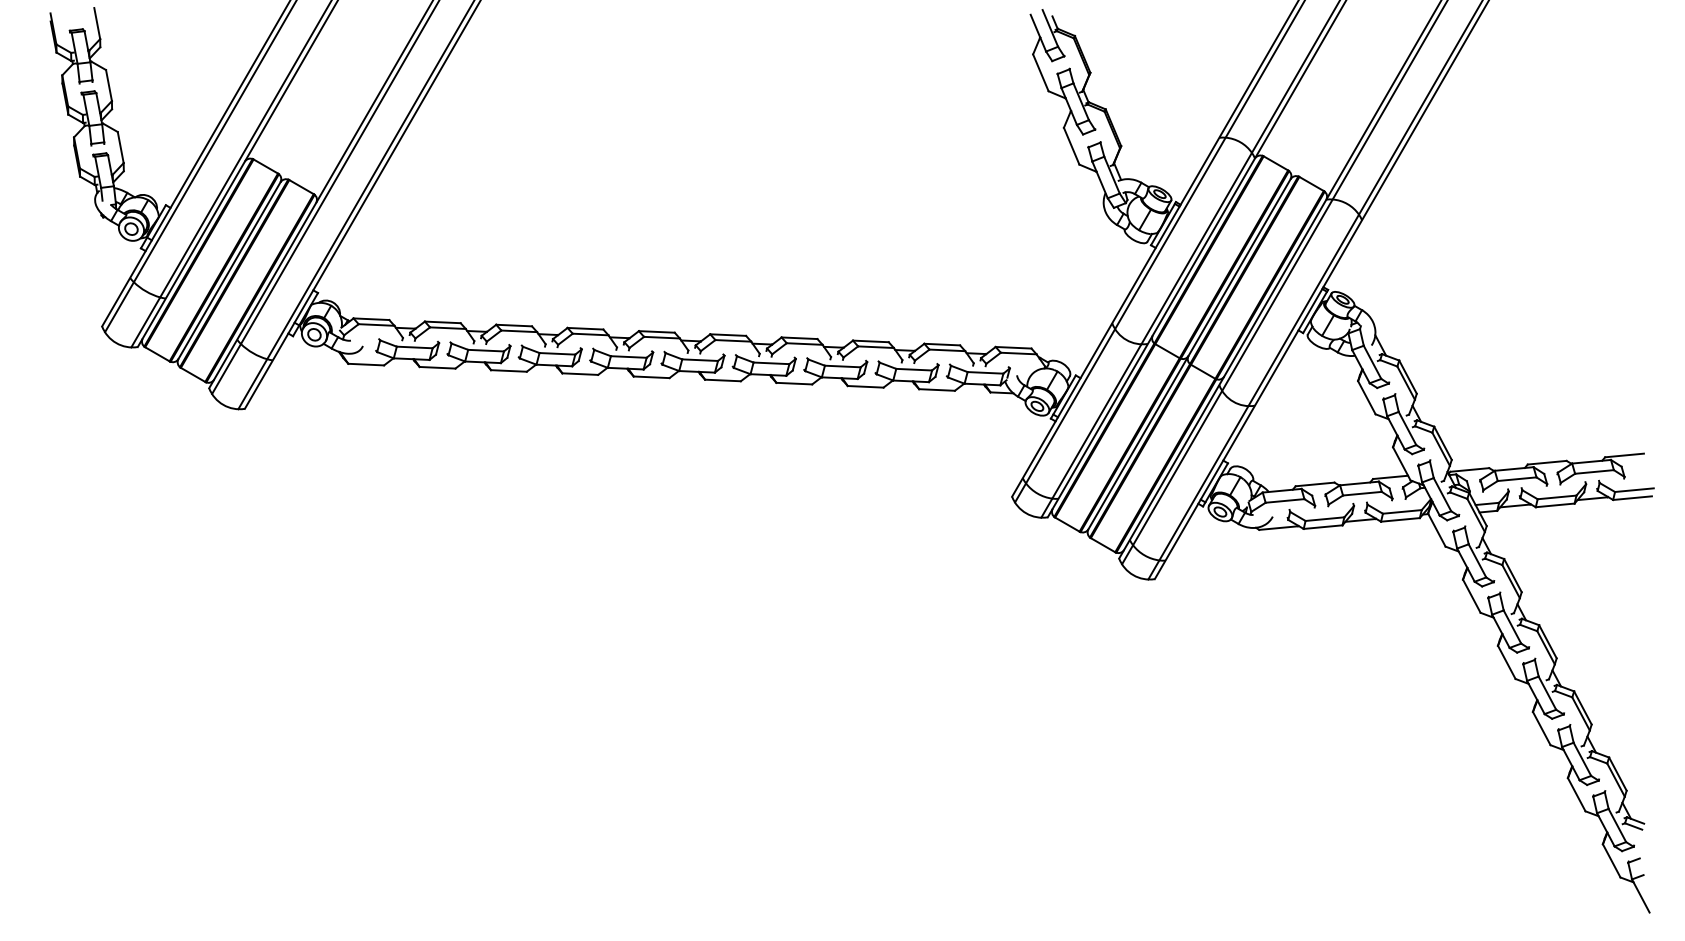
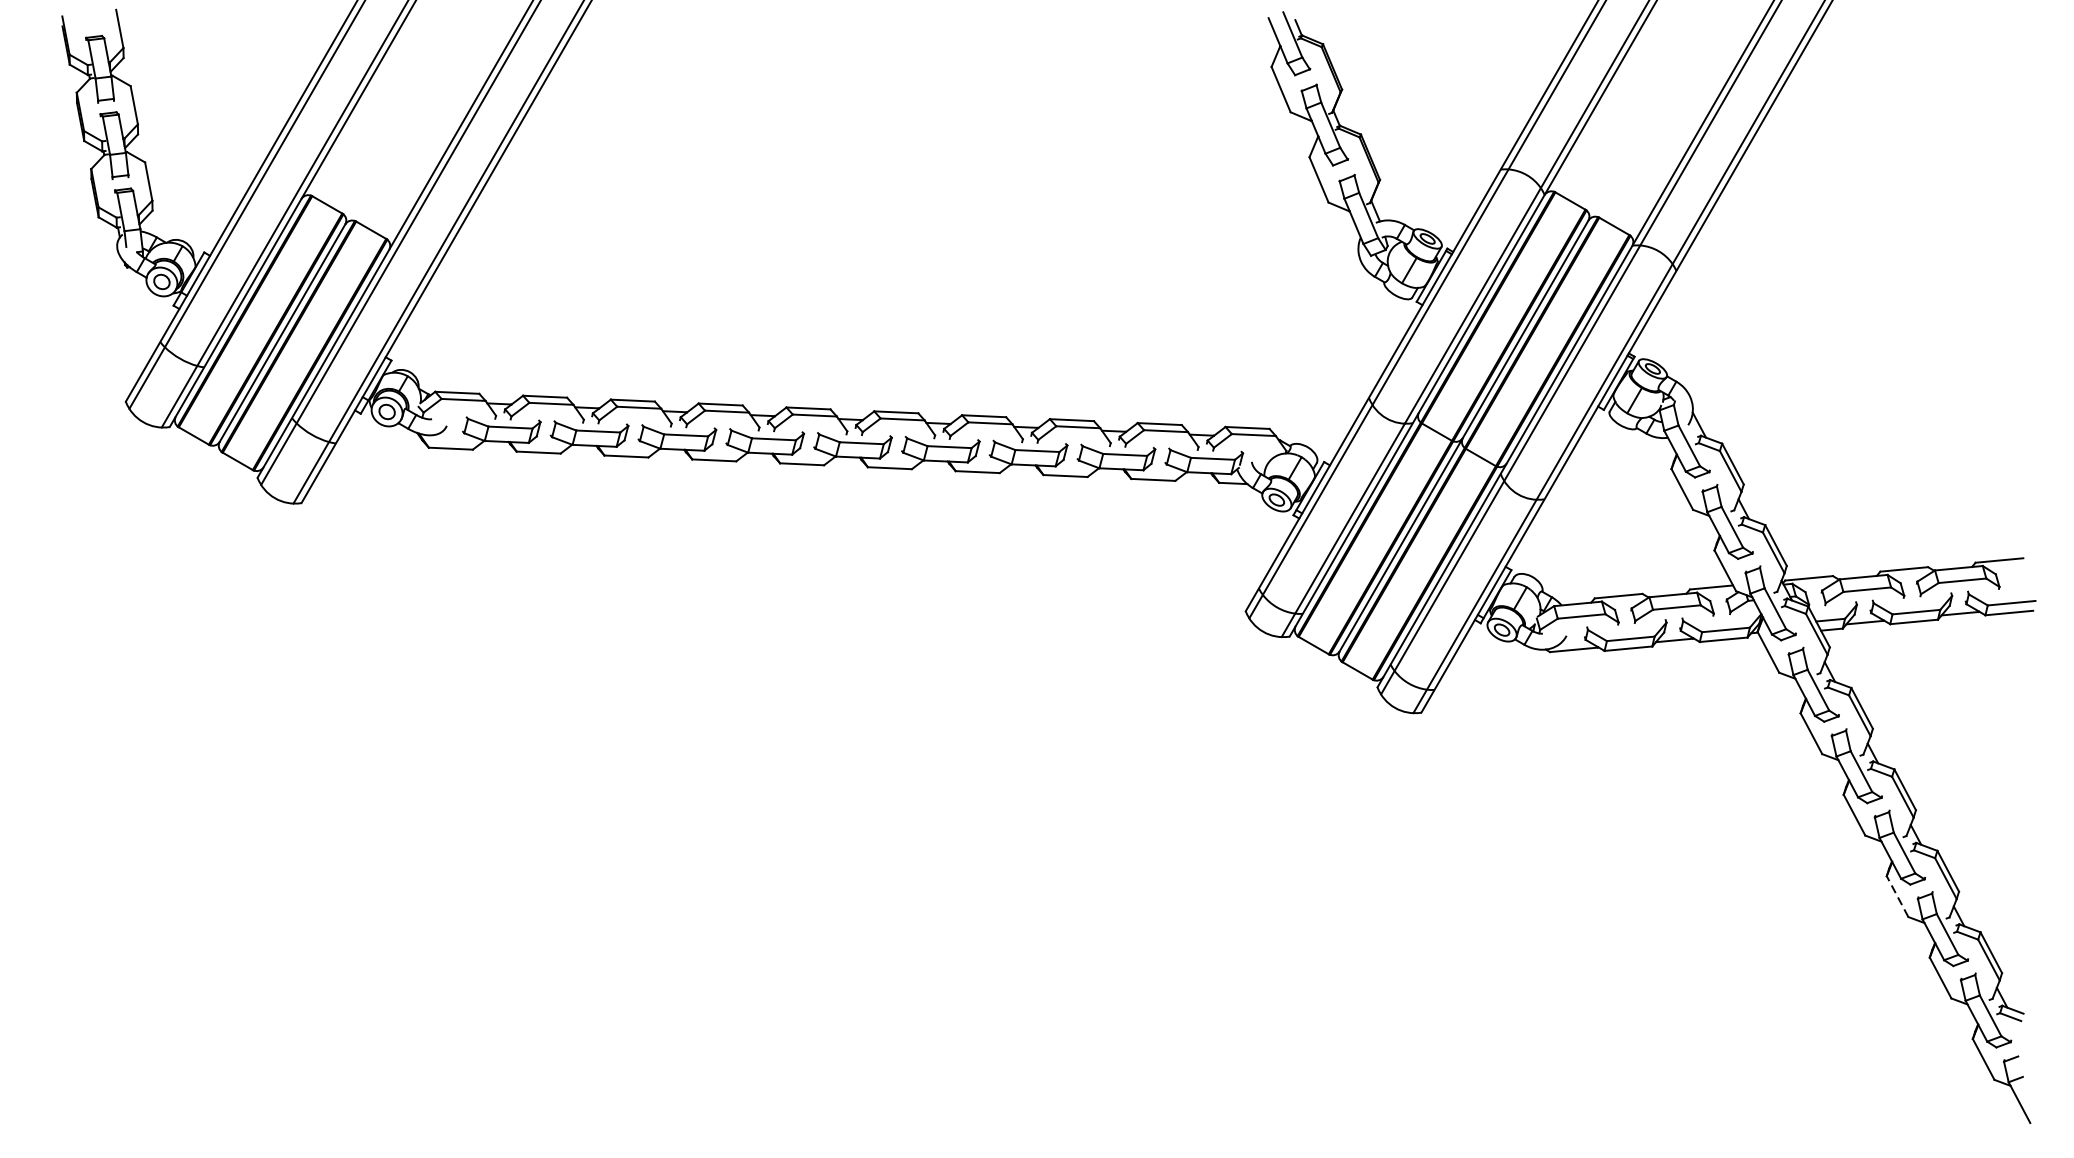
line: (1541, 728) -> (1897, 896), solid -> dashed

